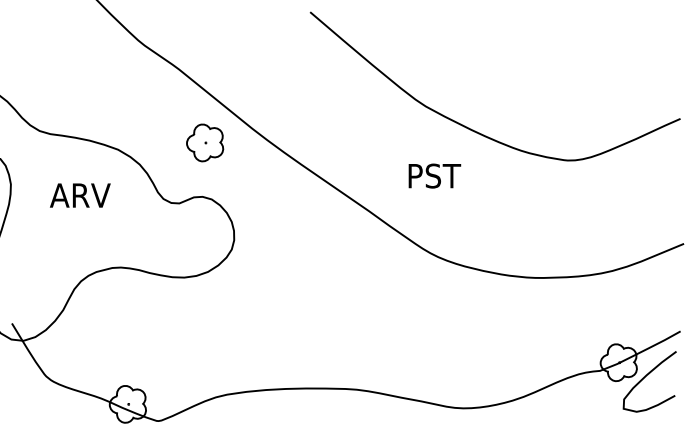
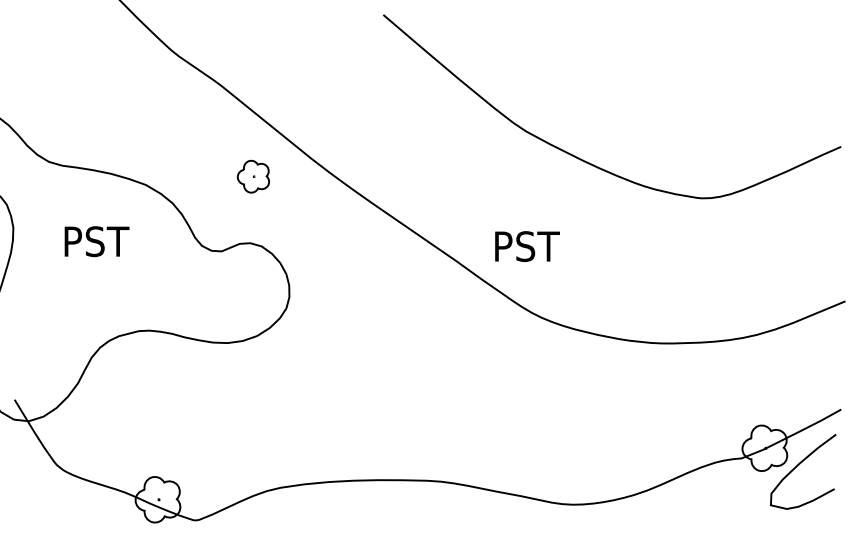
part: (205, 142) -> (253, 176), size x0.7
text: (434, 176) -> (527, 246), moved
text: (79, 195) -> (98, 241), ARV -> PST

